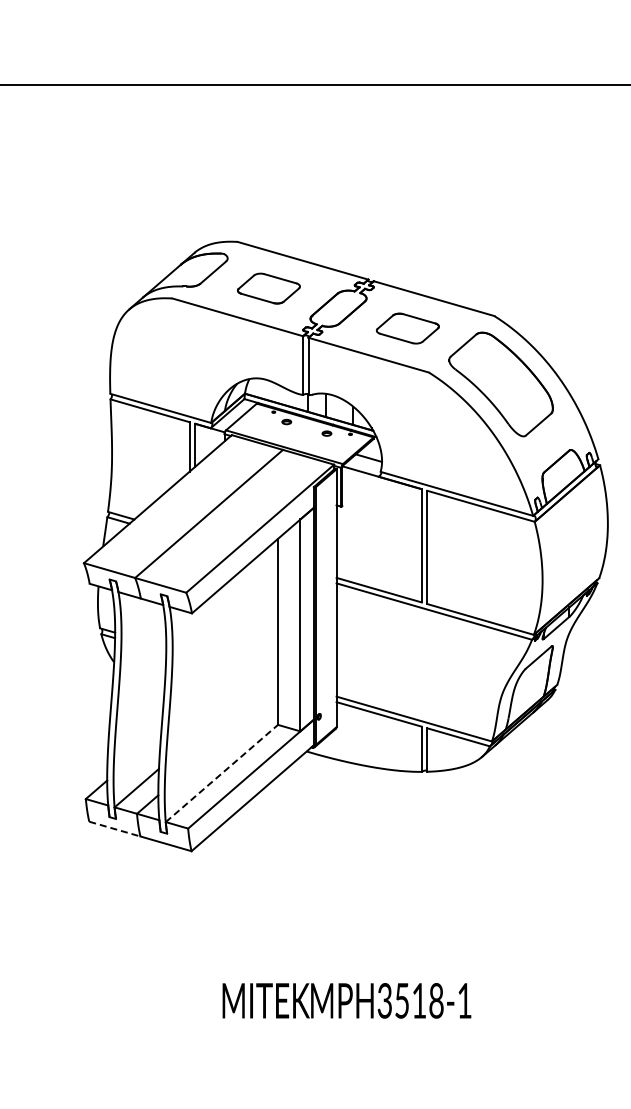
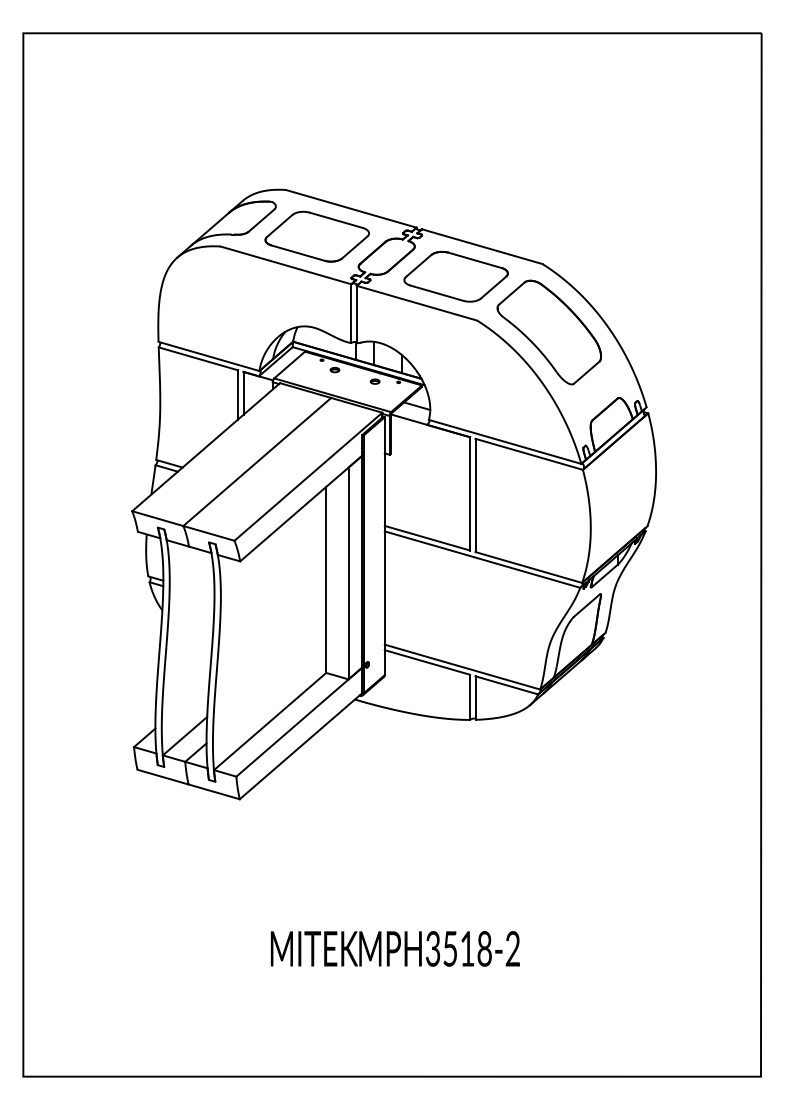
part: (268, 288) -> (316, 236), size x1.67
part: (407, 328) -> (455, 276), size x1.67
line: (222, 773) -> (270, 721), dashed -> solid
line: (115, 829) -> (163, 777), dashed -> solid
text: (464, 1000) -> (512, 948), MPH3518-1 -> MPH3518-2

